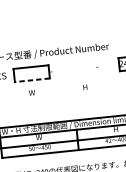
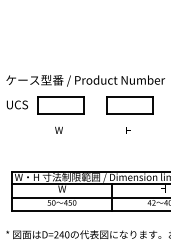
part: (83, 68) -> (129, 105), added
line: (32, 80) -> (61, 114), dashed -> solid

